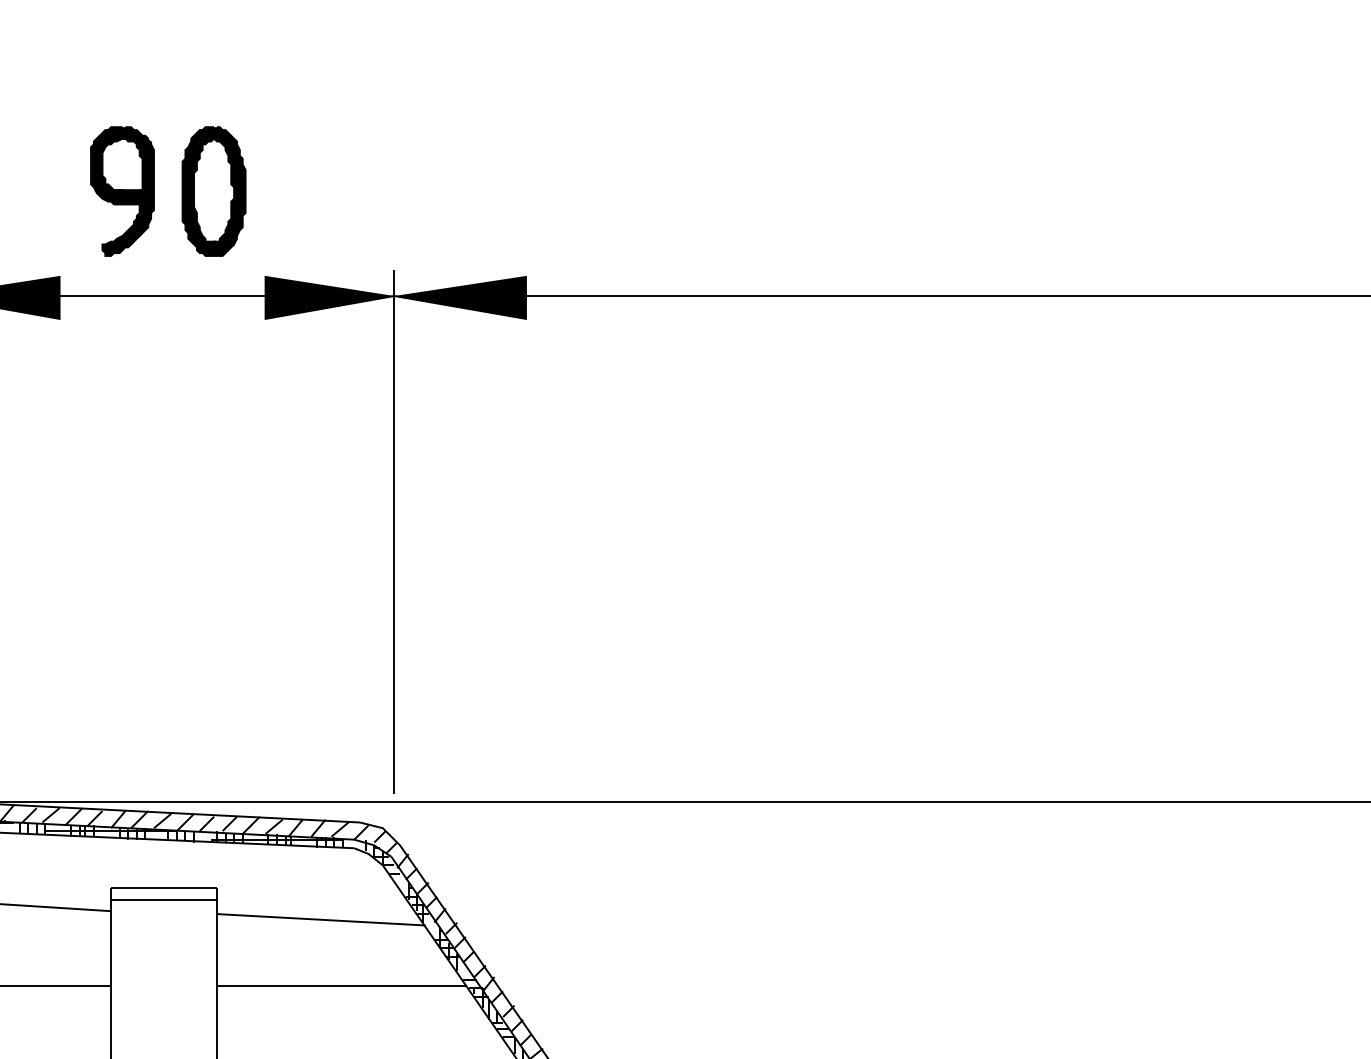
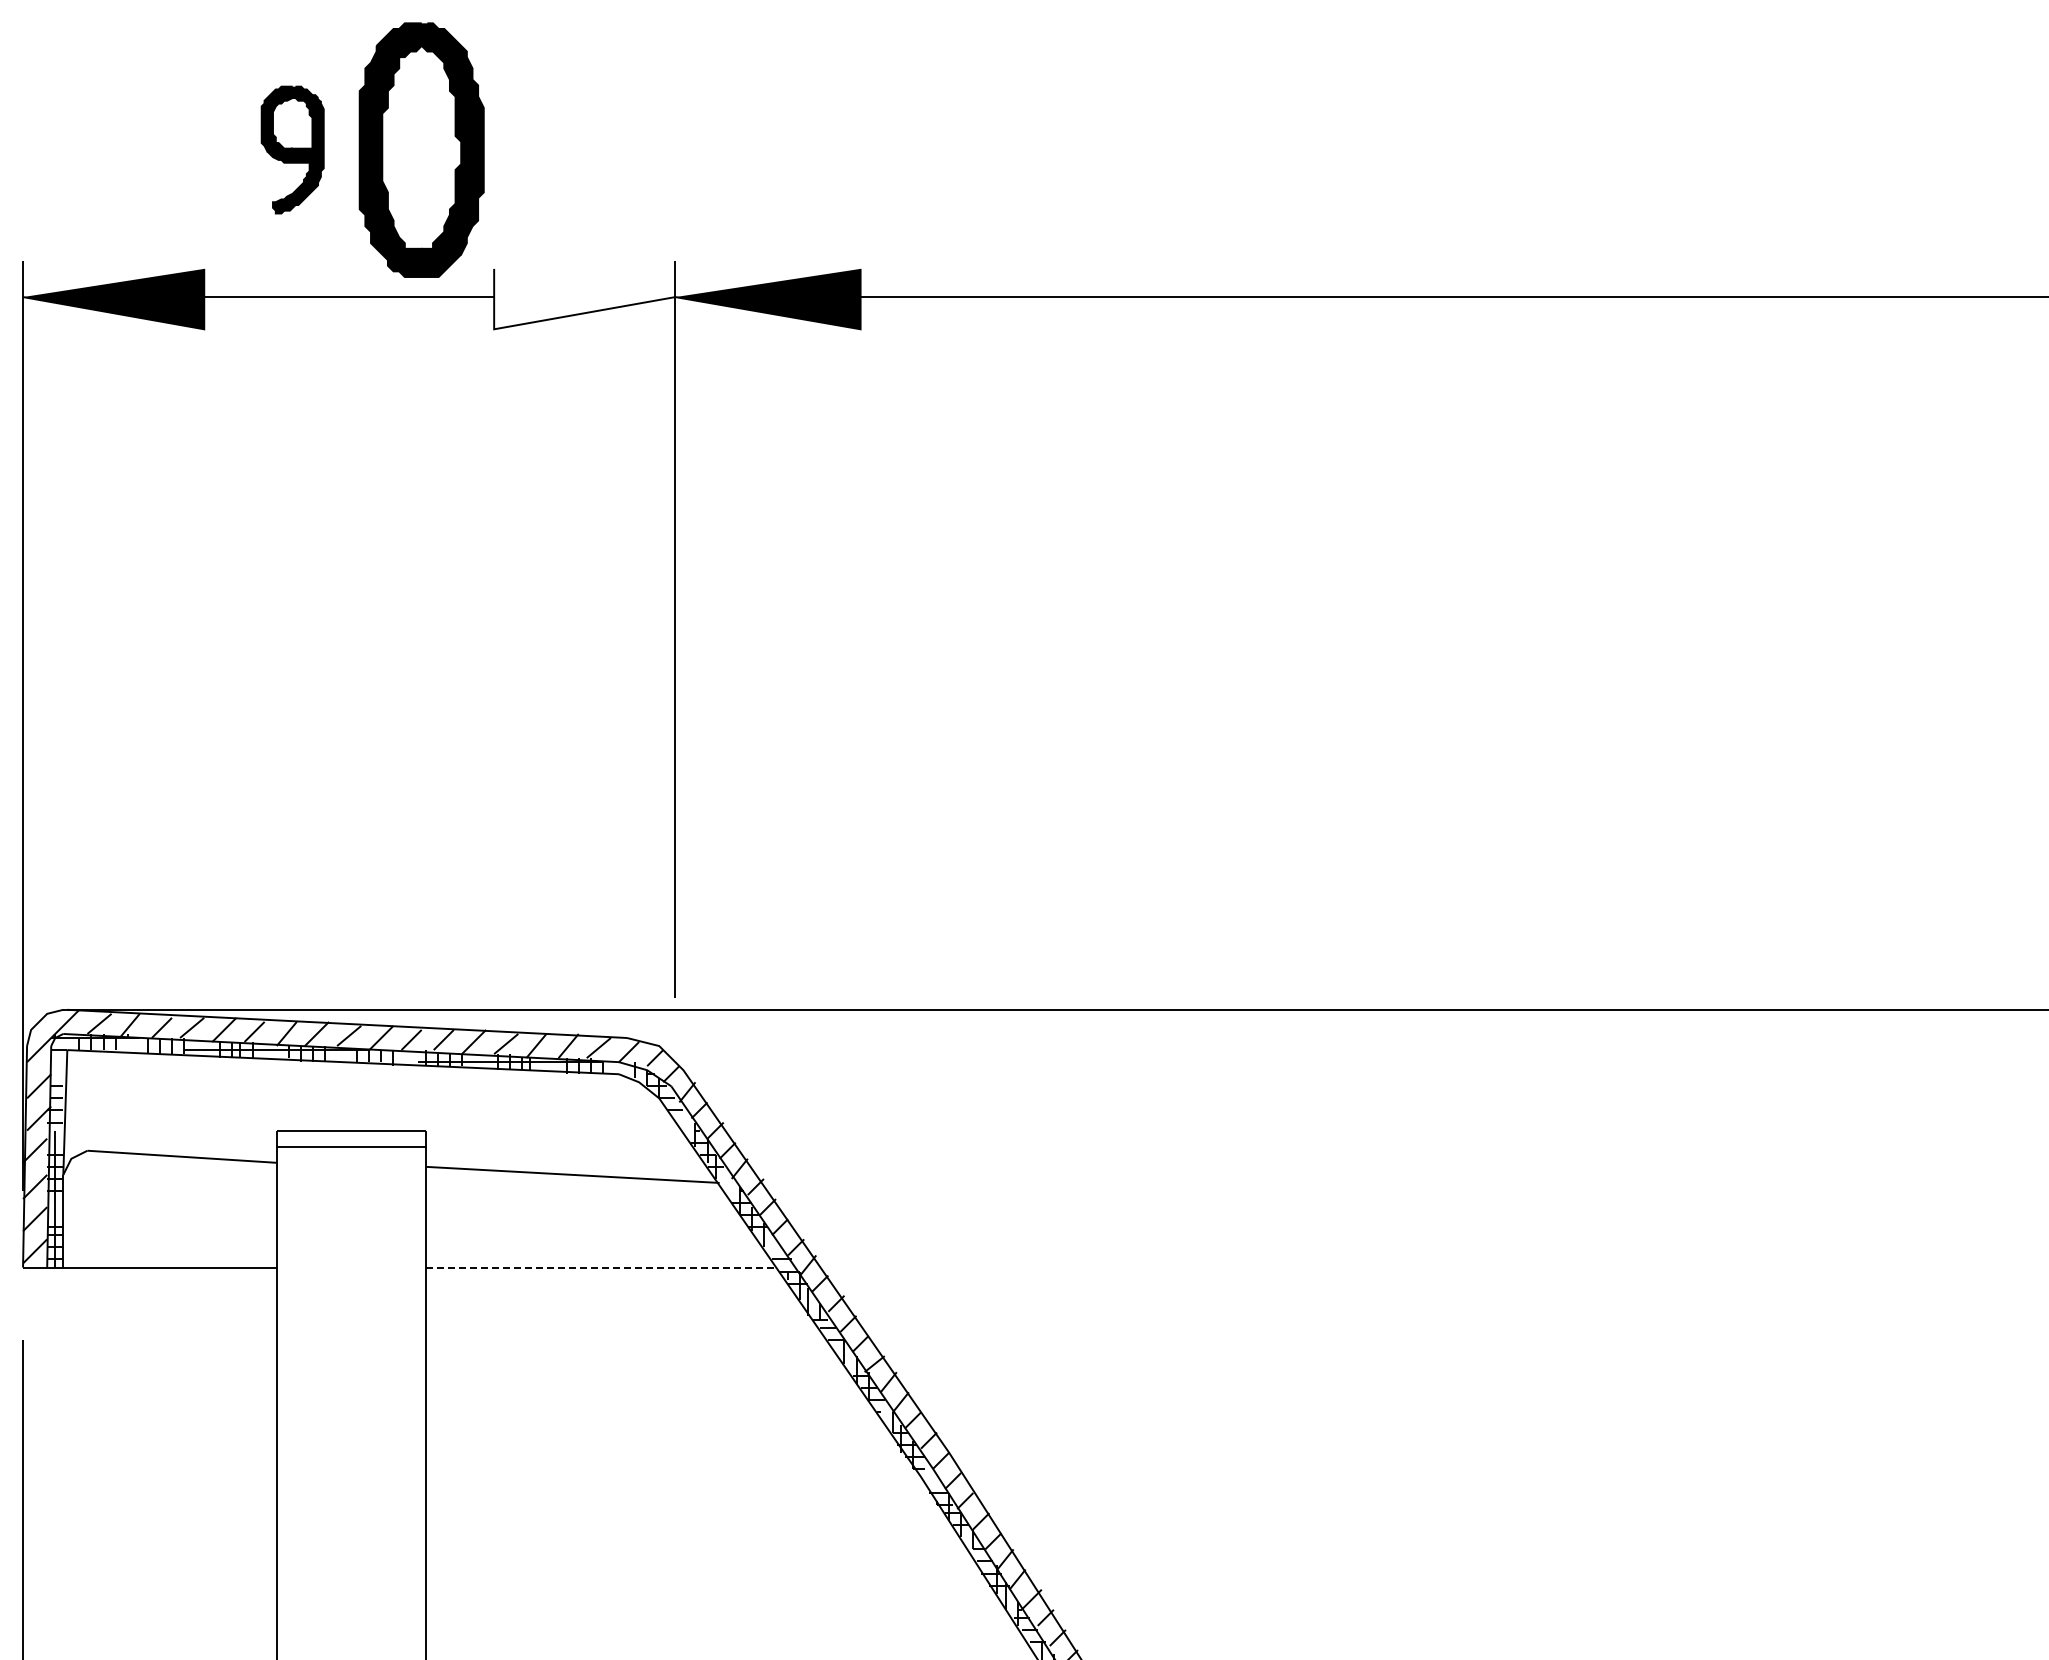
part: (122, 191) -> (292, 149), size x0.7
part: (213, 191) -> (421, 149), size x1.4
fill: (329, 297) -> (584, 298), removed
line: (341, 985) -> (601, 1267), solid -> dashed

